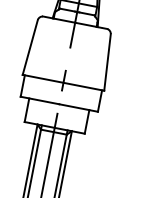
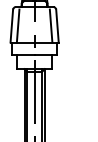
line: (40, 48) -> (17, 25), added
line: (95, 59) -> (50, 25), added

